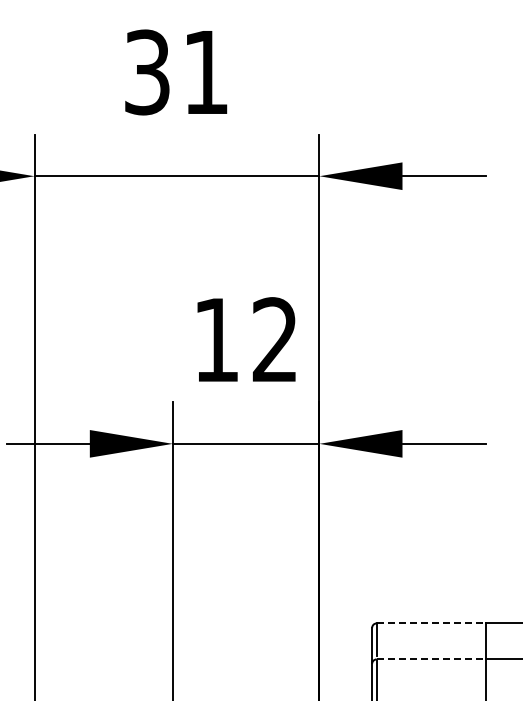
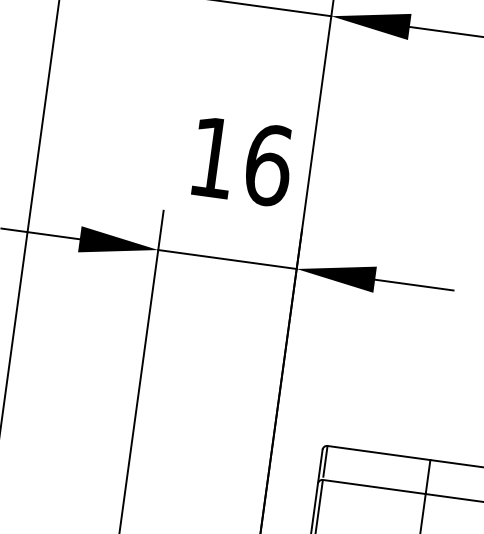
text: (275, 340) -> (268, 165), 12 -> 16
line: (431, 623) -> (379, 453), dashed -> solid
line: (431, 659) -> (374, 487), dashed -> solid

